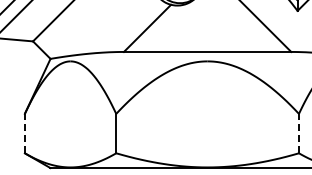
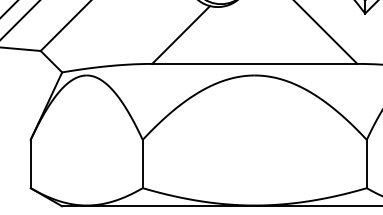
line: (24, 133) -> (30, 163), dashed -> solid
line: (298, 133) -> (366, 163), dashed -> solid

